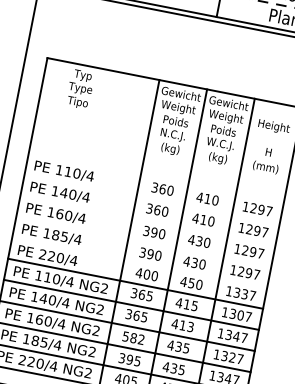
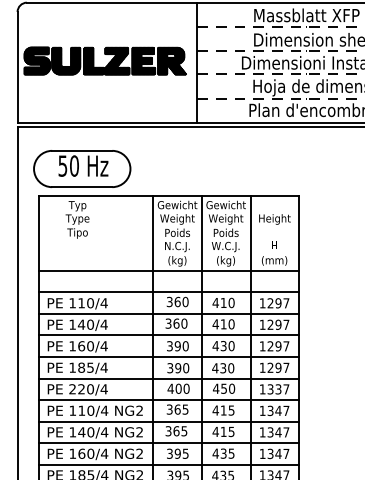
part: (95, 39) -> (82, 168), added
line: (160, 156) -> (169, 270), added
line: (156, 178) -> (169, 292), added
line: (152, 198) -> (169, 313), added
line: (148, 220) -> (169, 335), added
line: (144, 241) -> (169, 356), added
line: (139, 262) -> (169, 378), added
text: (240, 315) -> (278, 410), 1307 -> 1347
text: (190, 326) -> (231, 431), 413 -> 415
text: (133, 337) -> (177, 453), 582 -> 395
text: (232, 357) -> (278, 453), 1327 -> 1347

